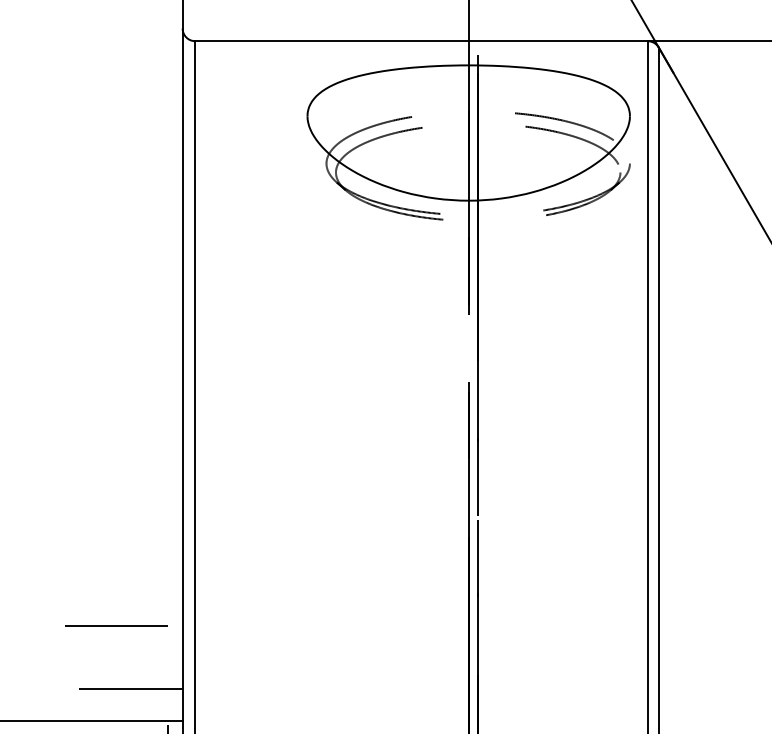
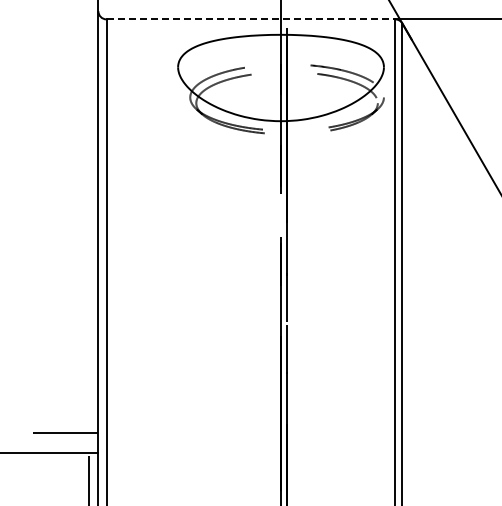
line: (422, 41) -> (251, 19), solid -> dashed
line: (115, 625) -> (55, 392), removed

